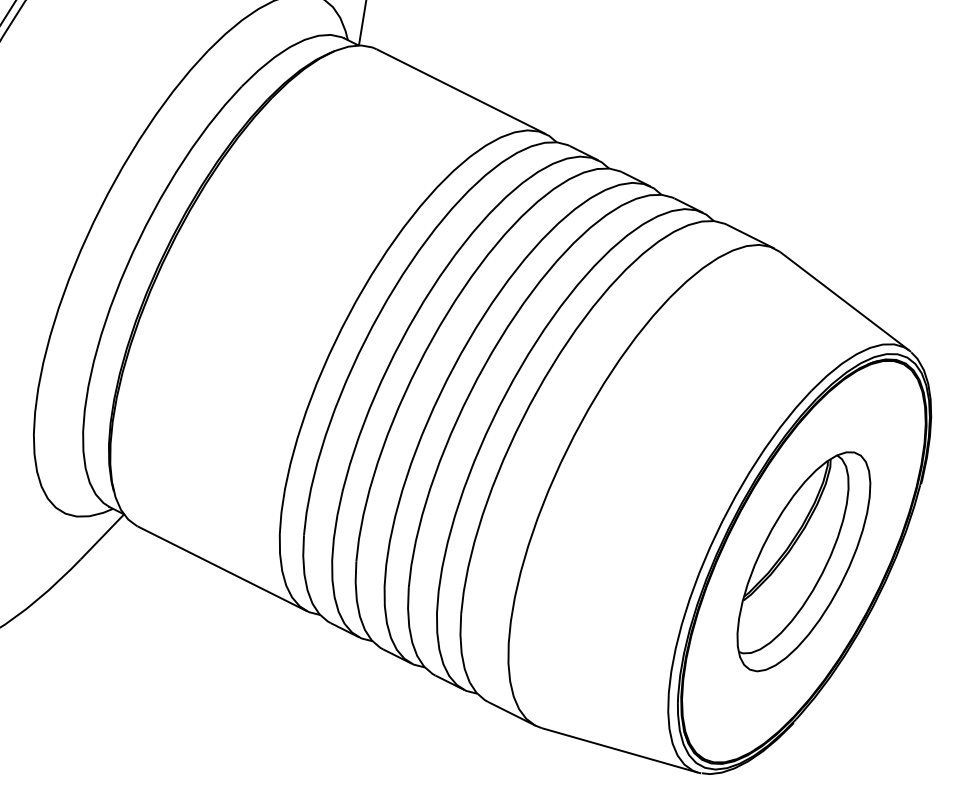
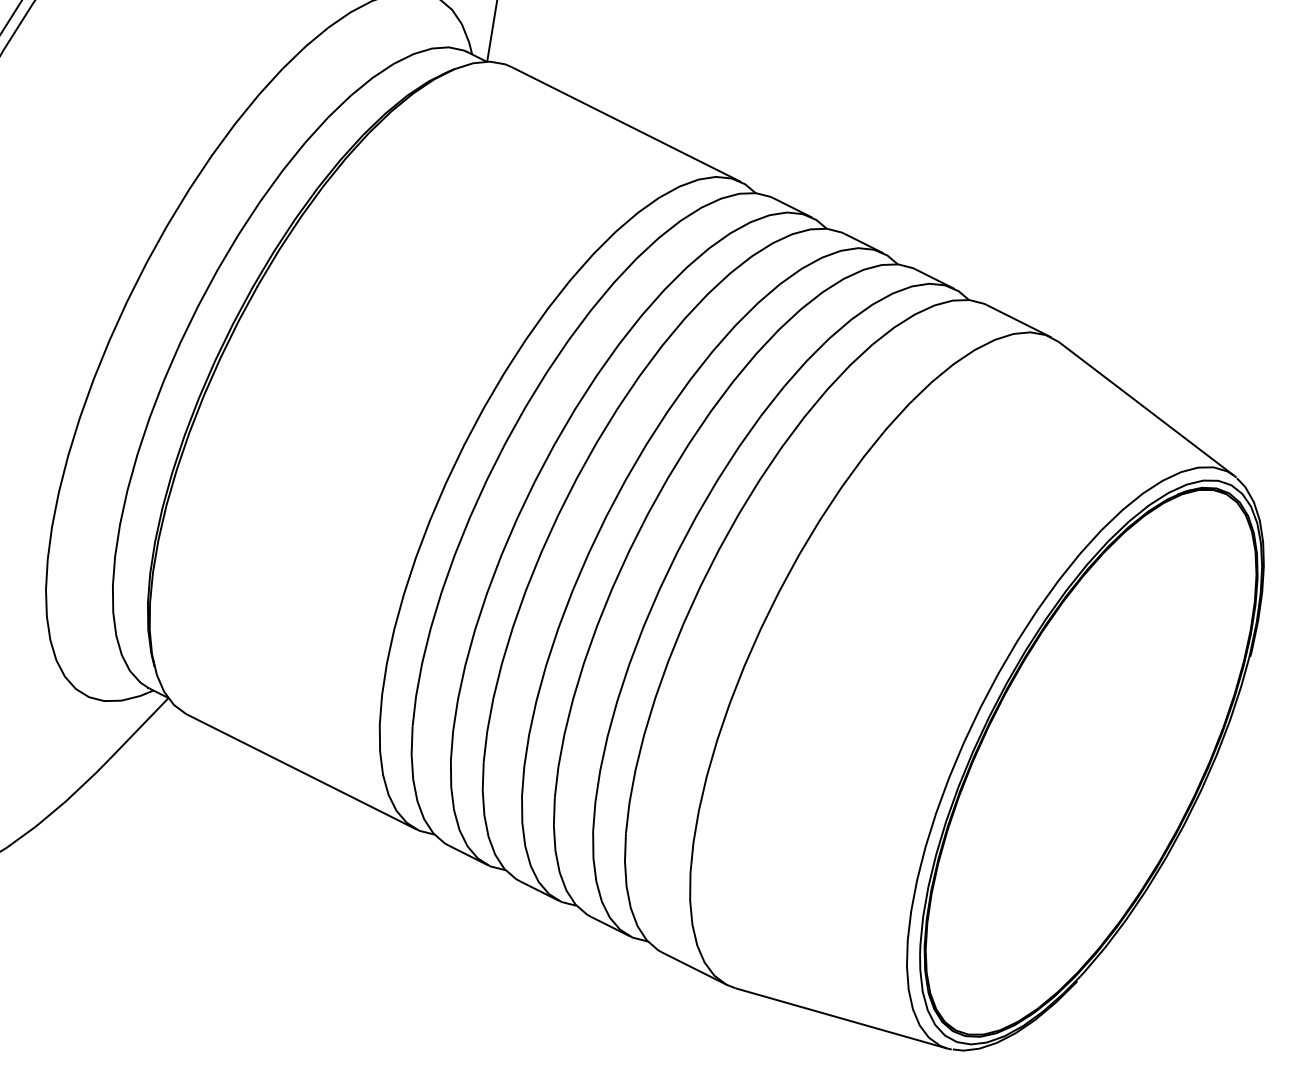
part: (803, 561) -> (1090, 762), removed

